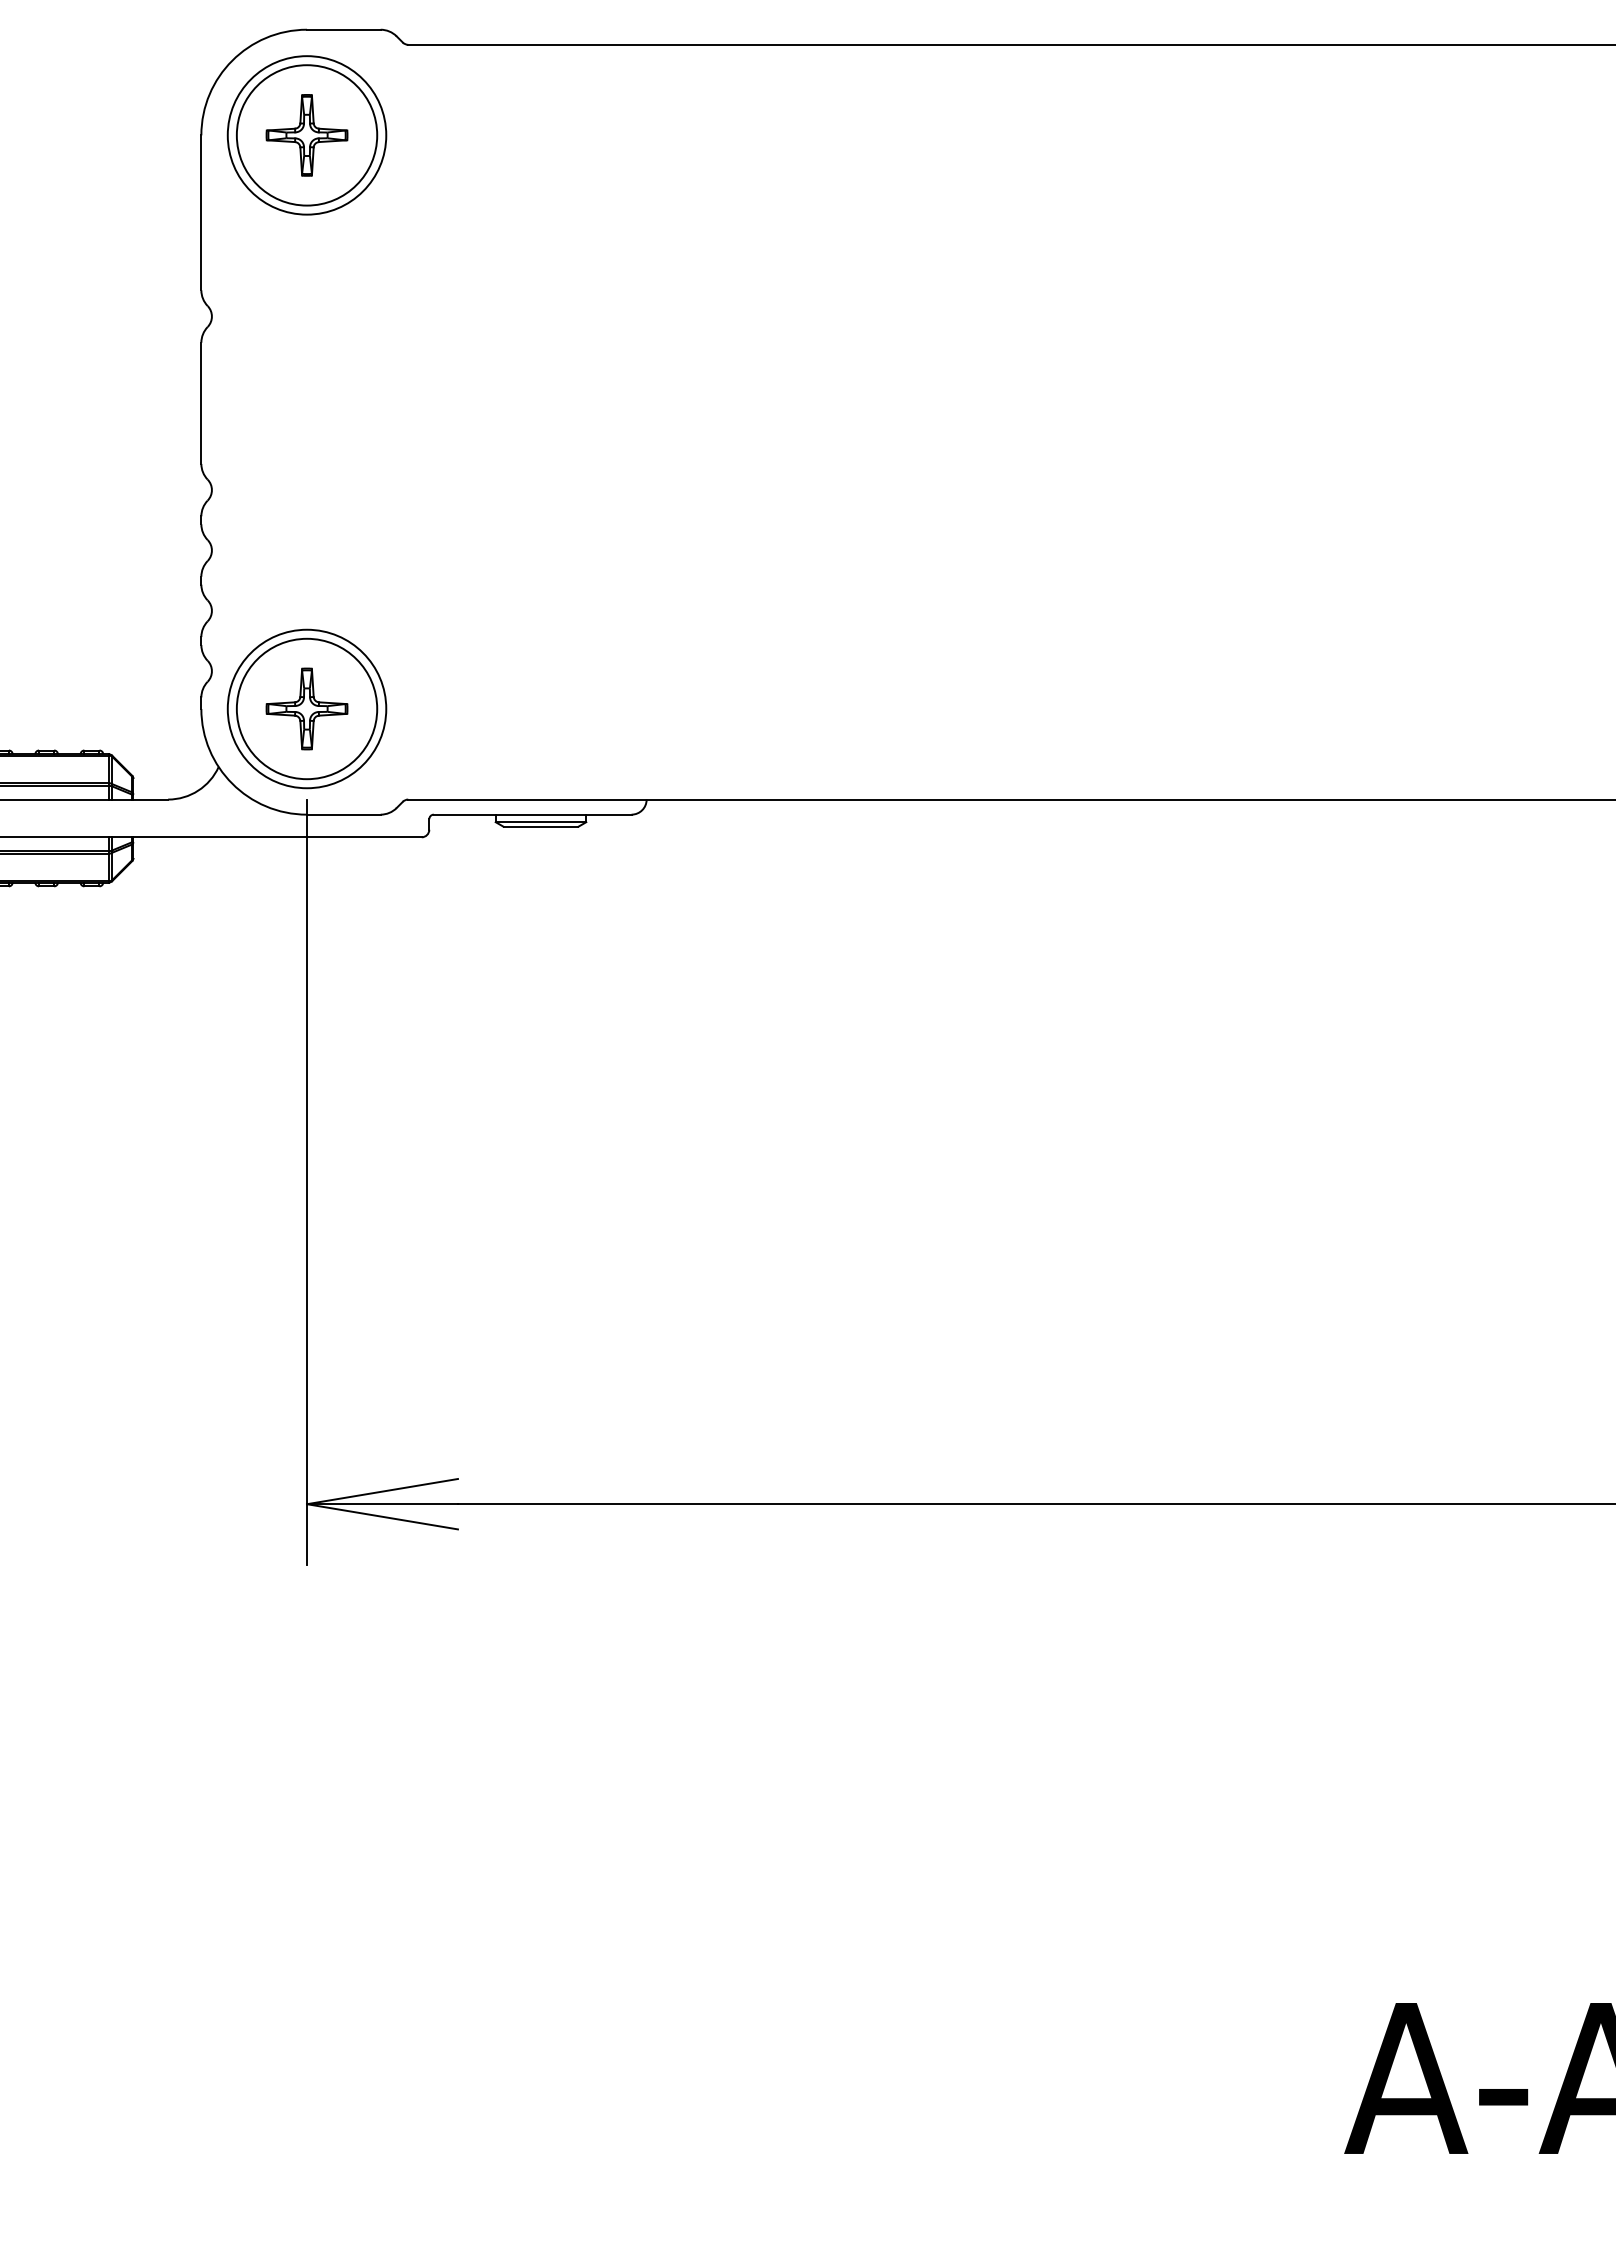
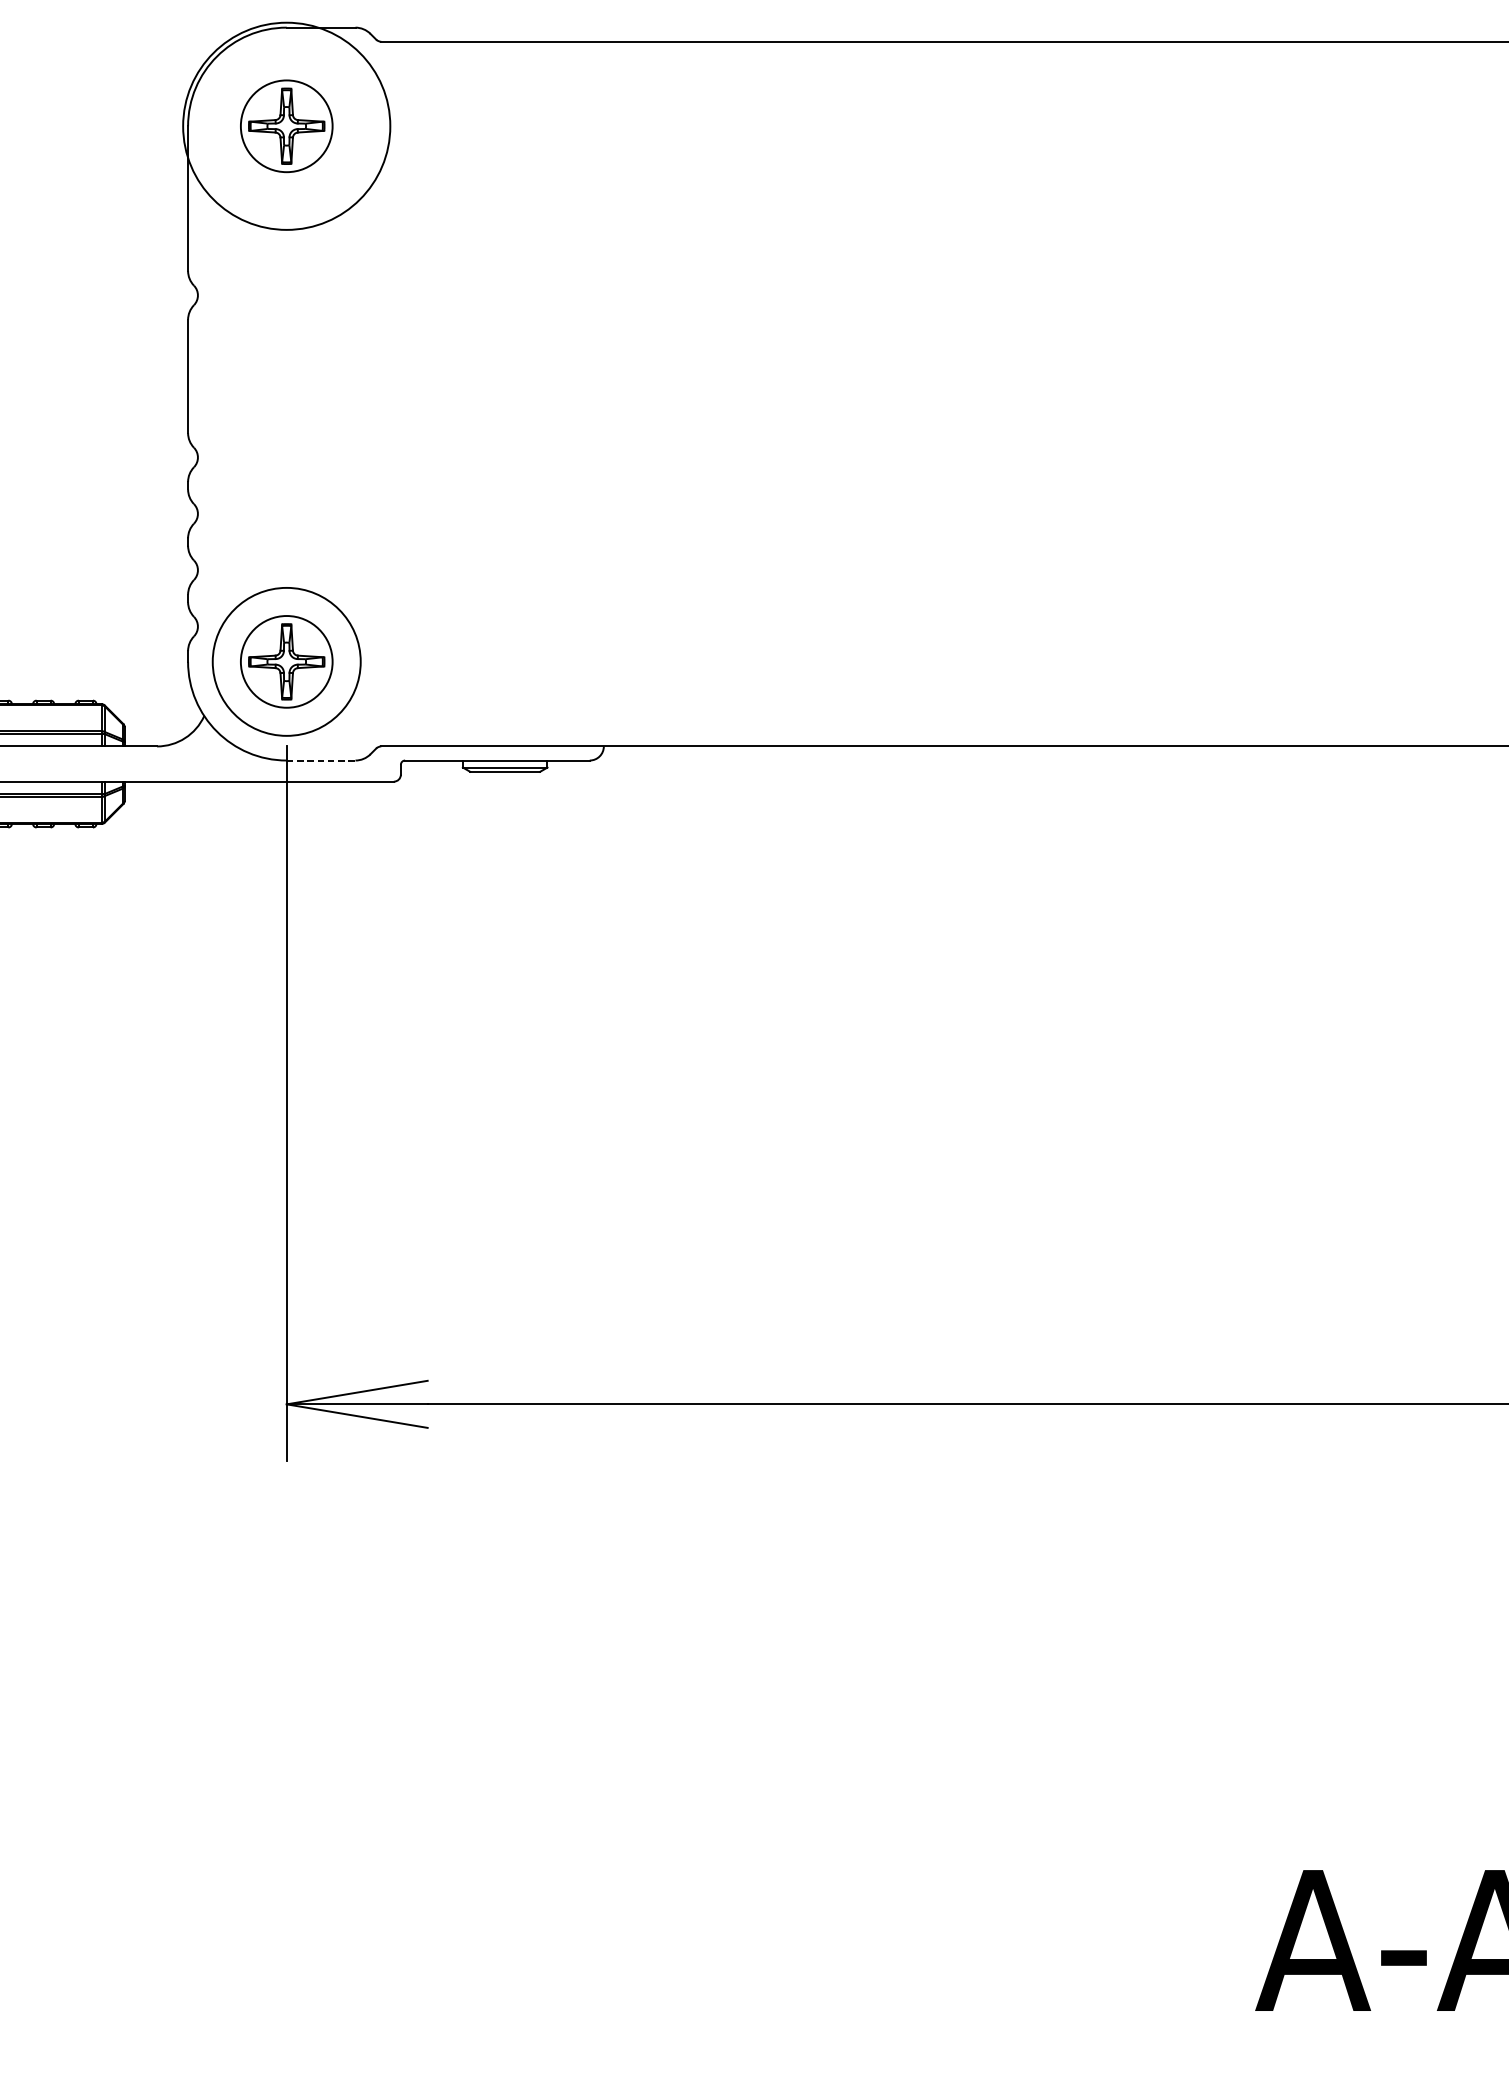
circle: (306, 135) -> (286, 126), size x0.7
circle: (306, 135) -> (286, 126), size x1.4
circle: (306, 708) -> (286, 661), size x0.7
line: (343, 814) -> (320, 760), solid -> dashed

